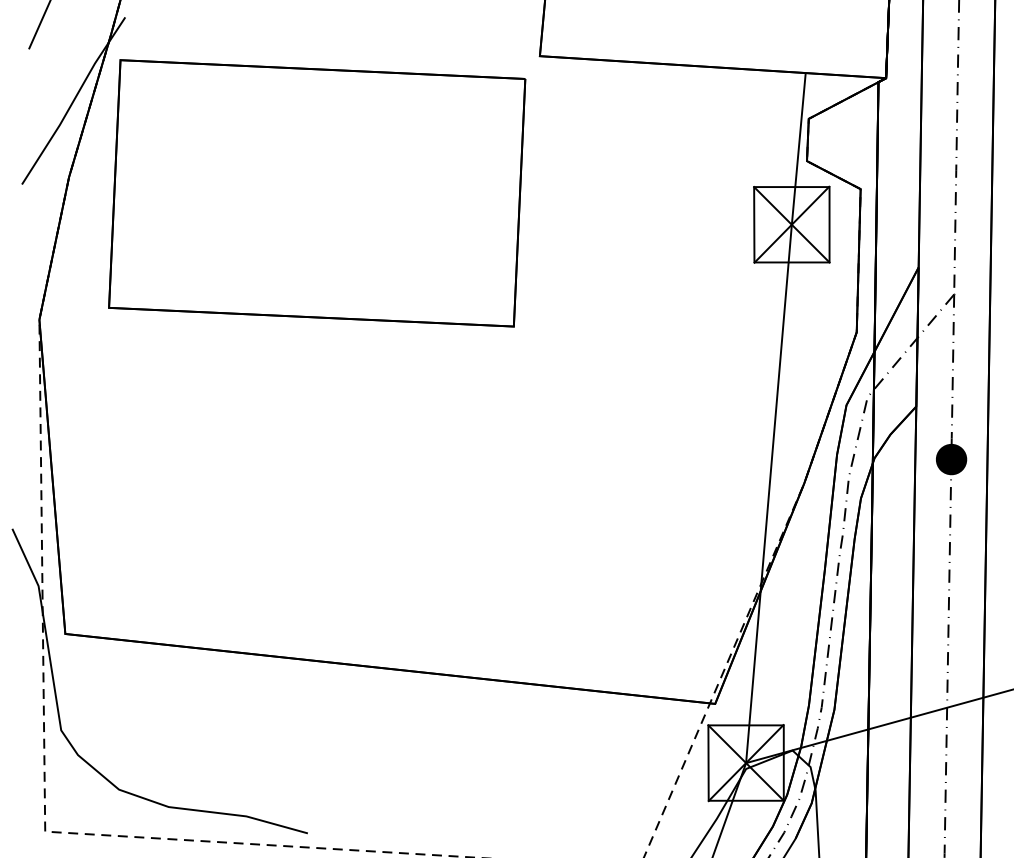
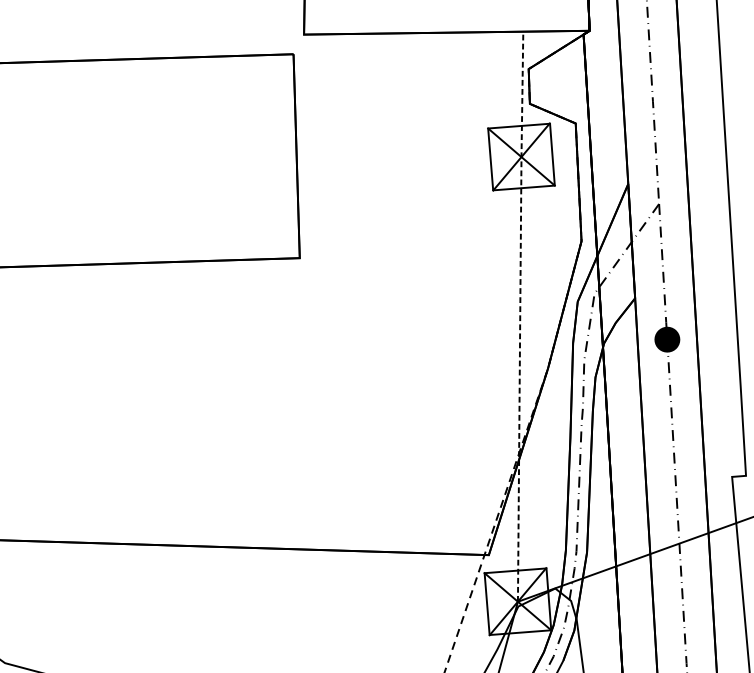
line: (775, 416) -> (520, 315), solid -> dashed

